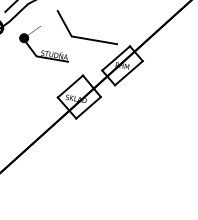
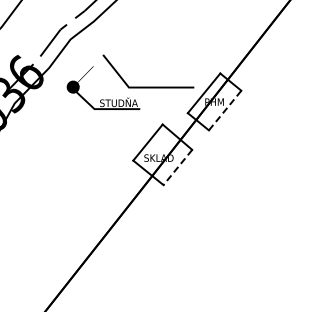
line: (85, 38) -> (148, 86), moved
line: (129, 73) -> (225, 110), solid -> dashed
line: (88, 107) -> (177, 167), solid -> dashed

